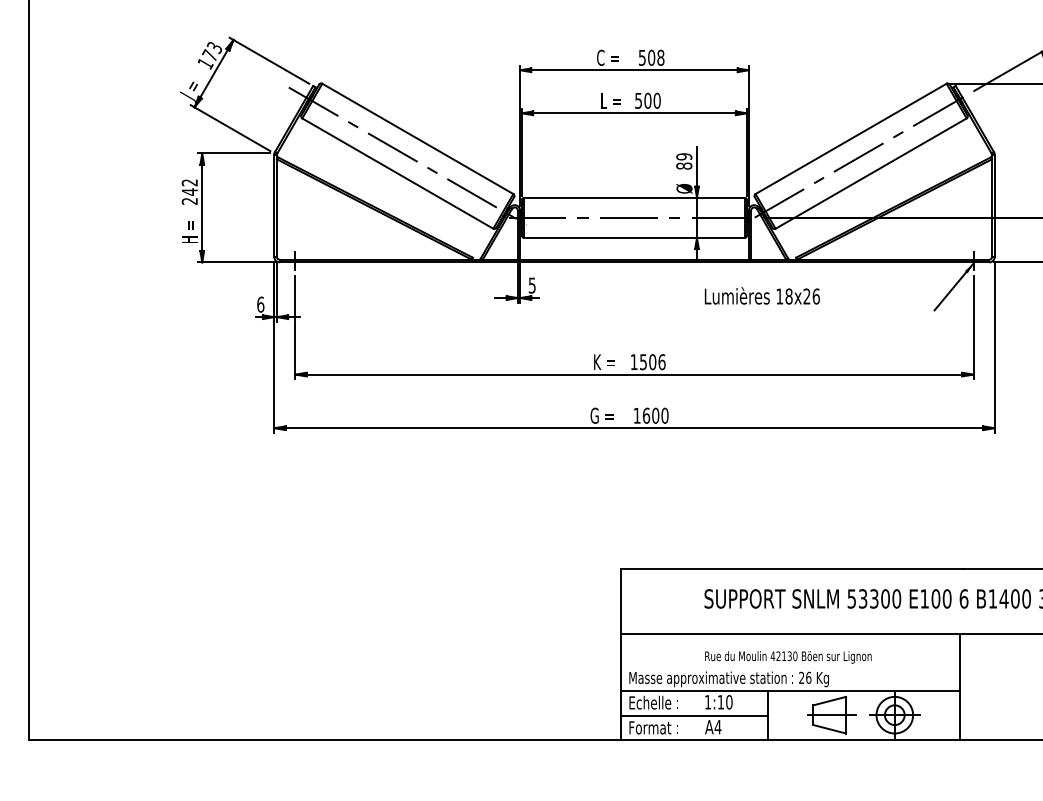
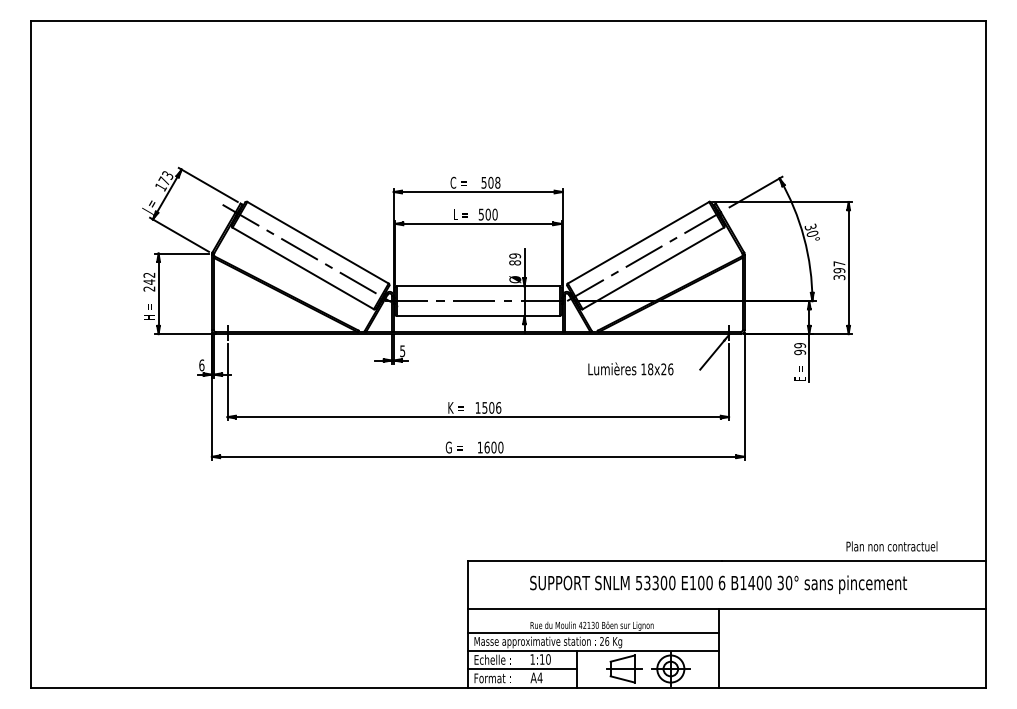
text: (761, 295) -> (630, 368), moved
line: (790, 665) -> (593, 632), added

